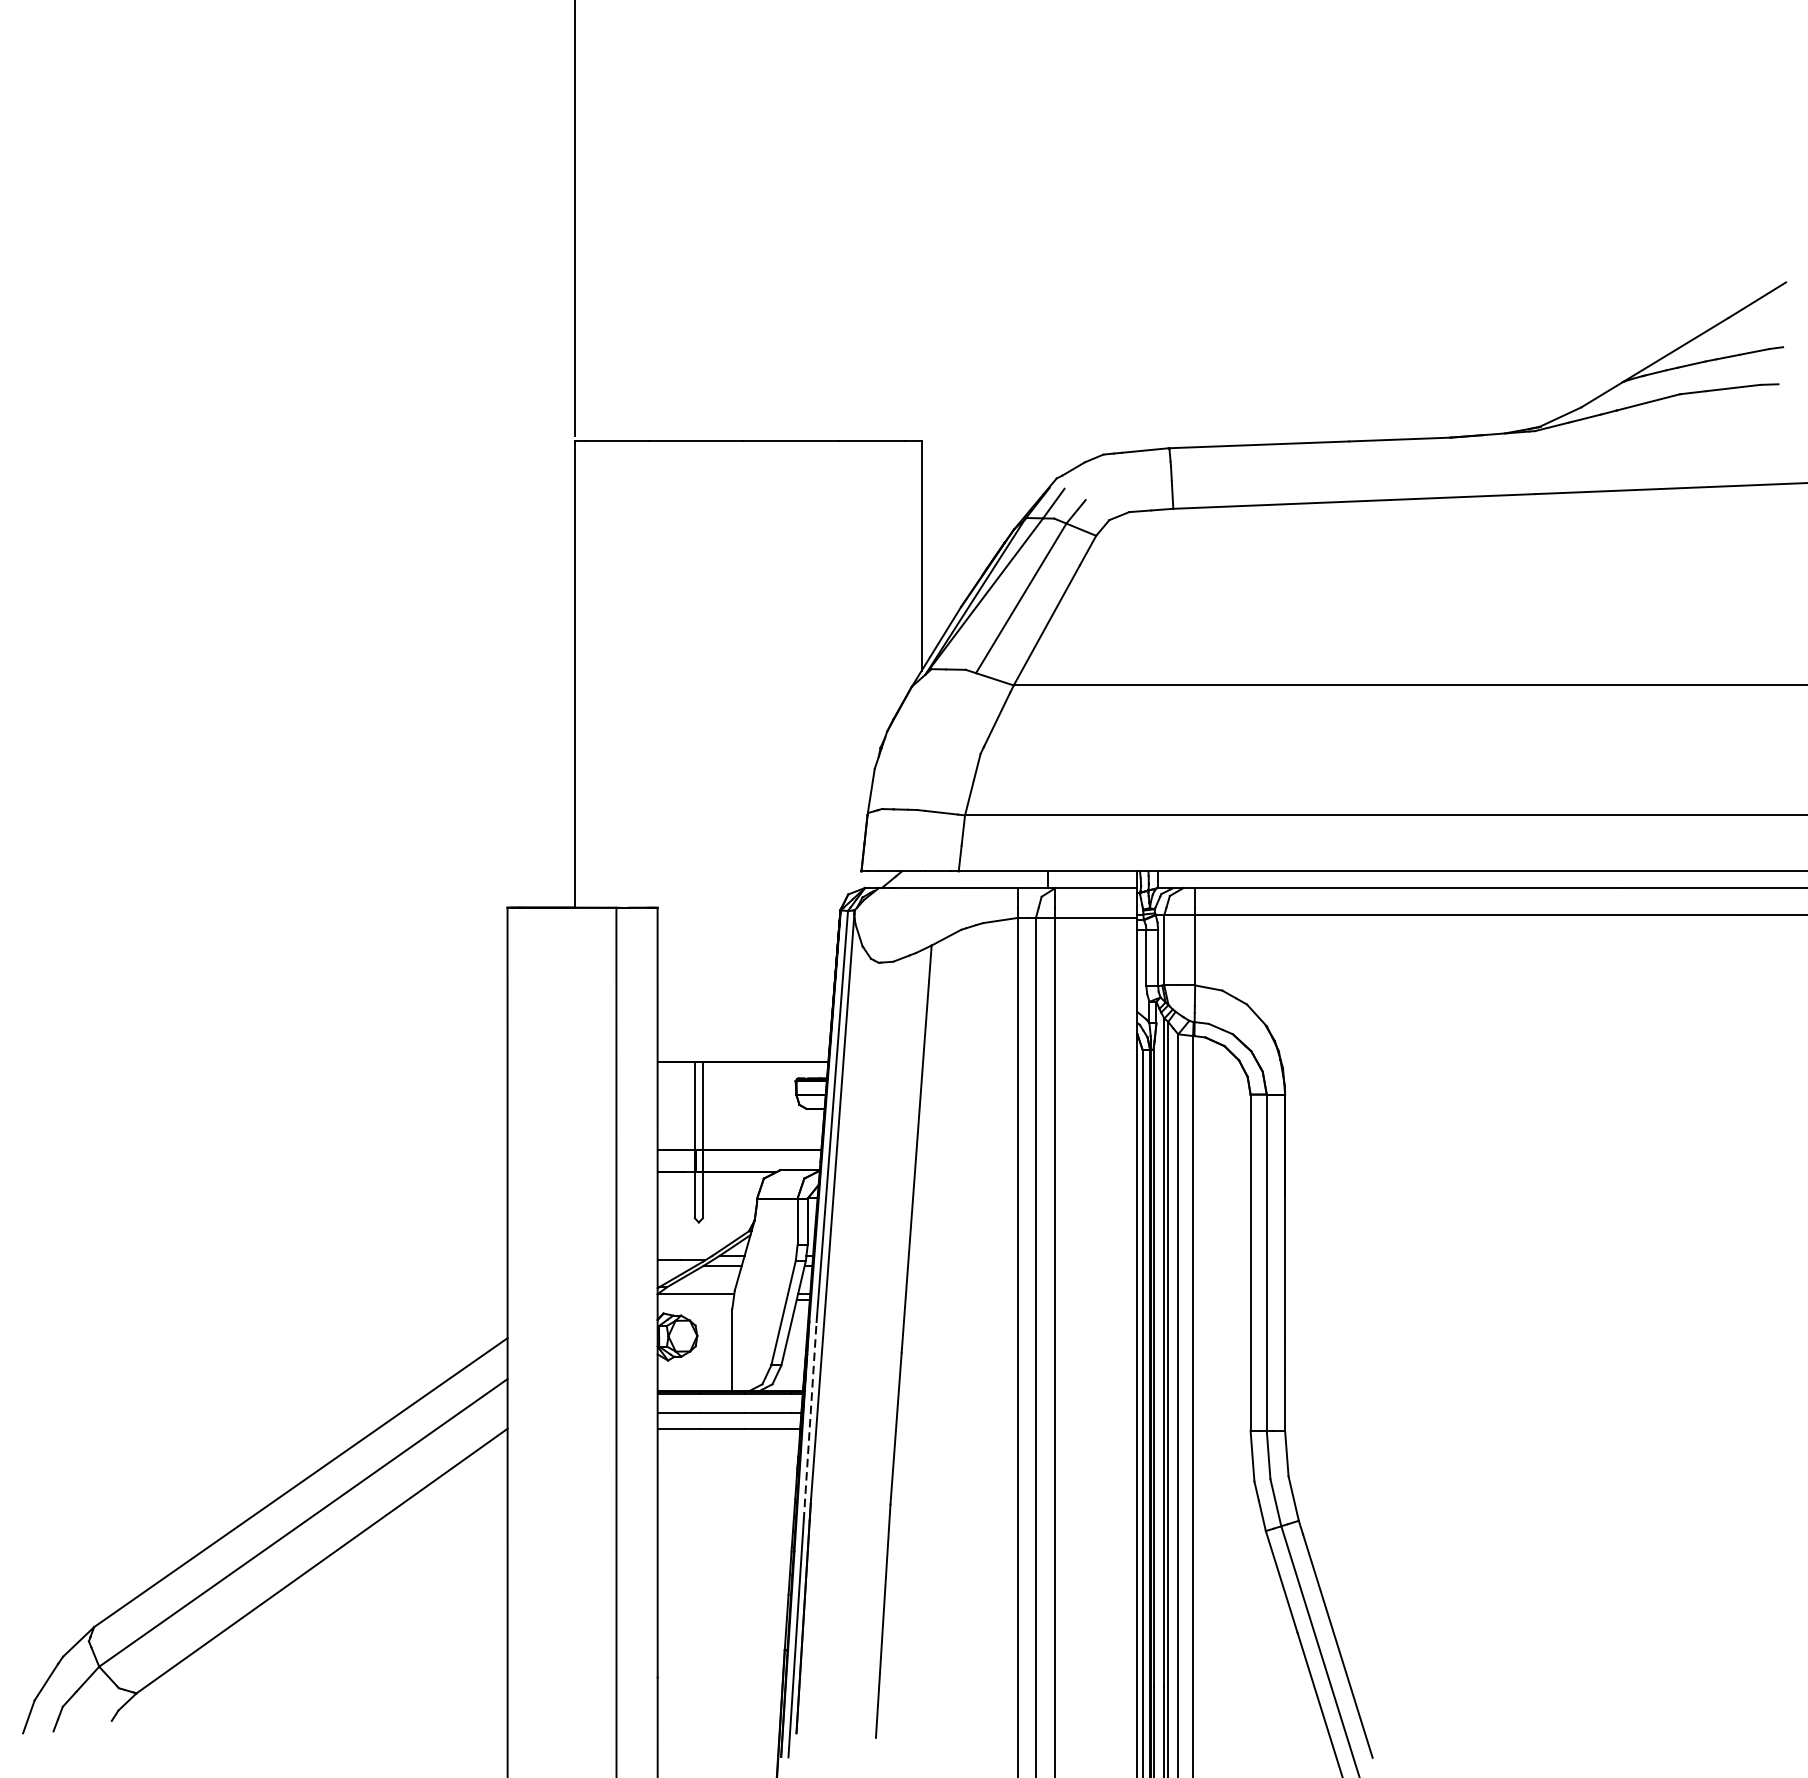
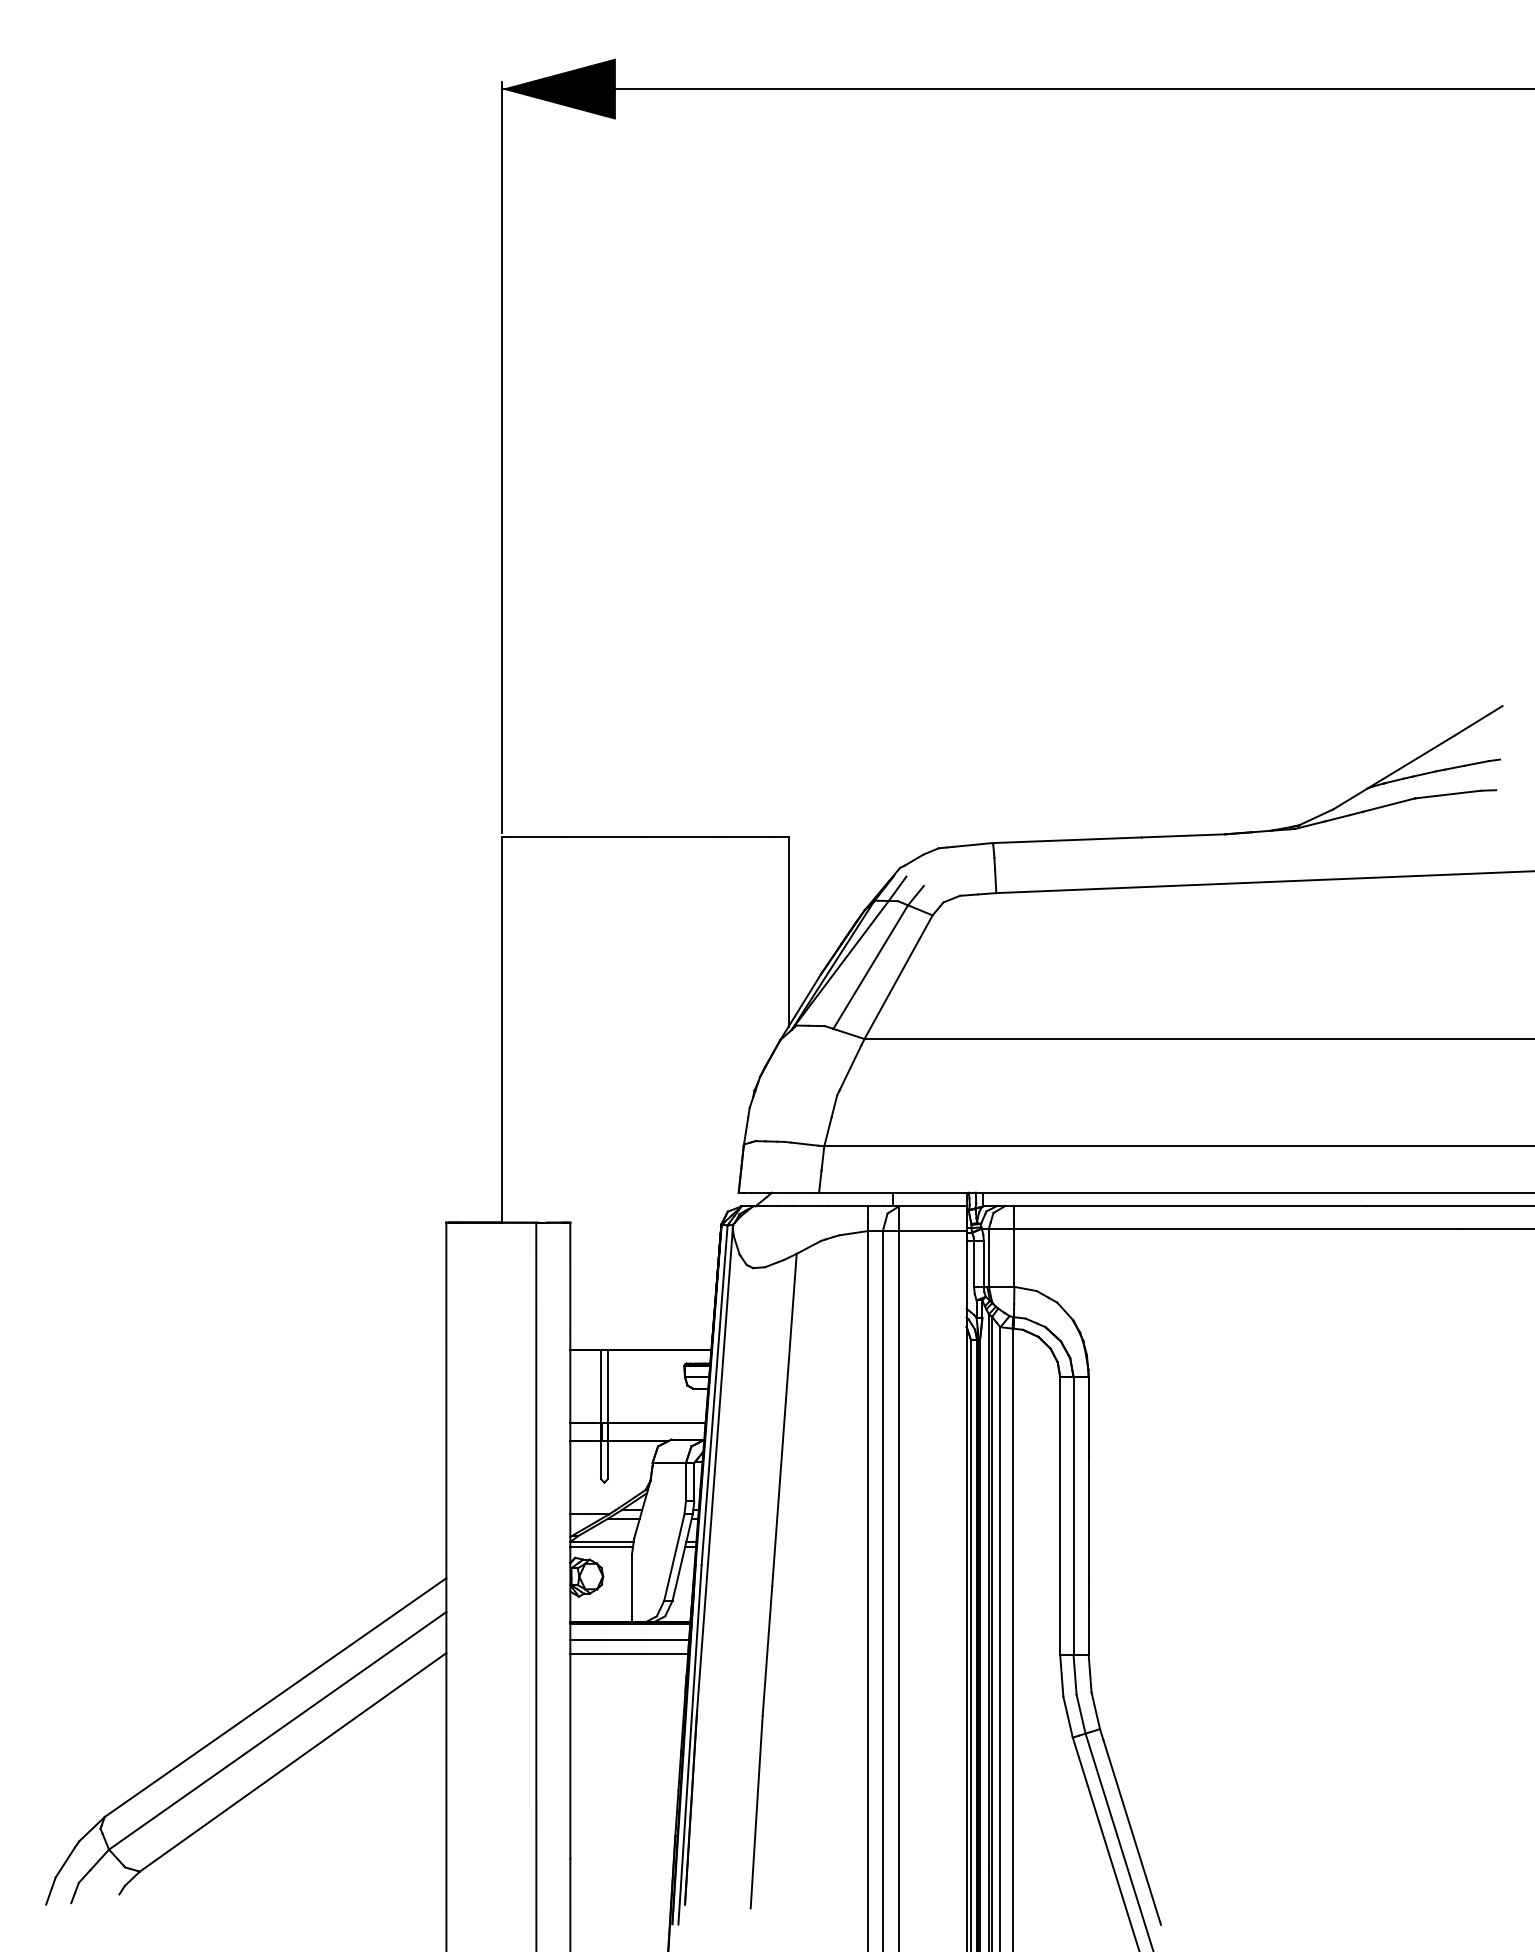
line: (695, 1299) -> (601, 1546), added
line: (810, 1420) -> (696, 1646), dashed -> solid

